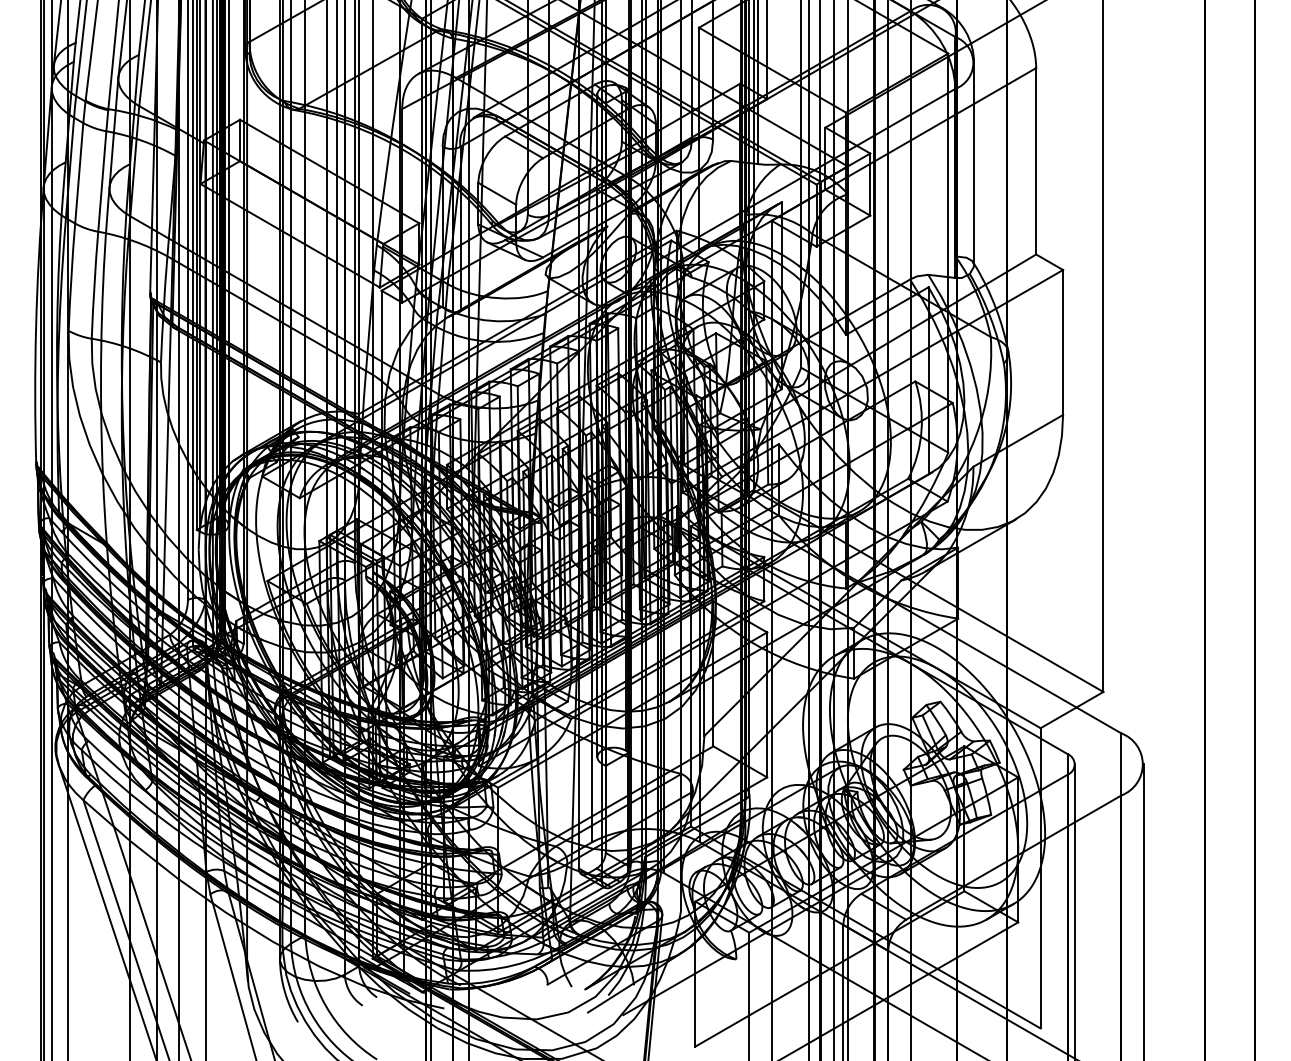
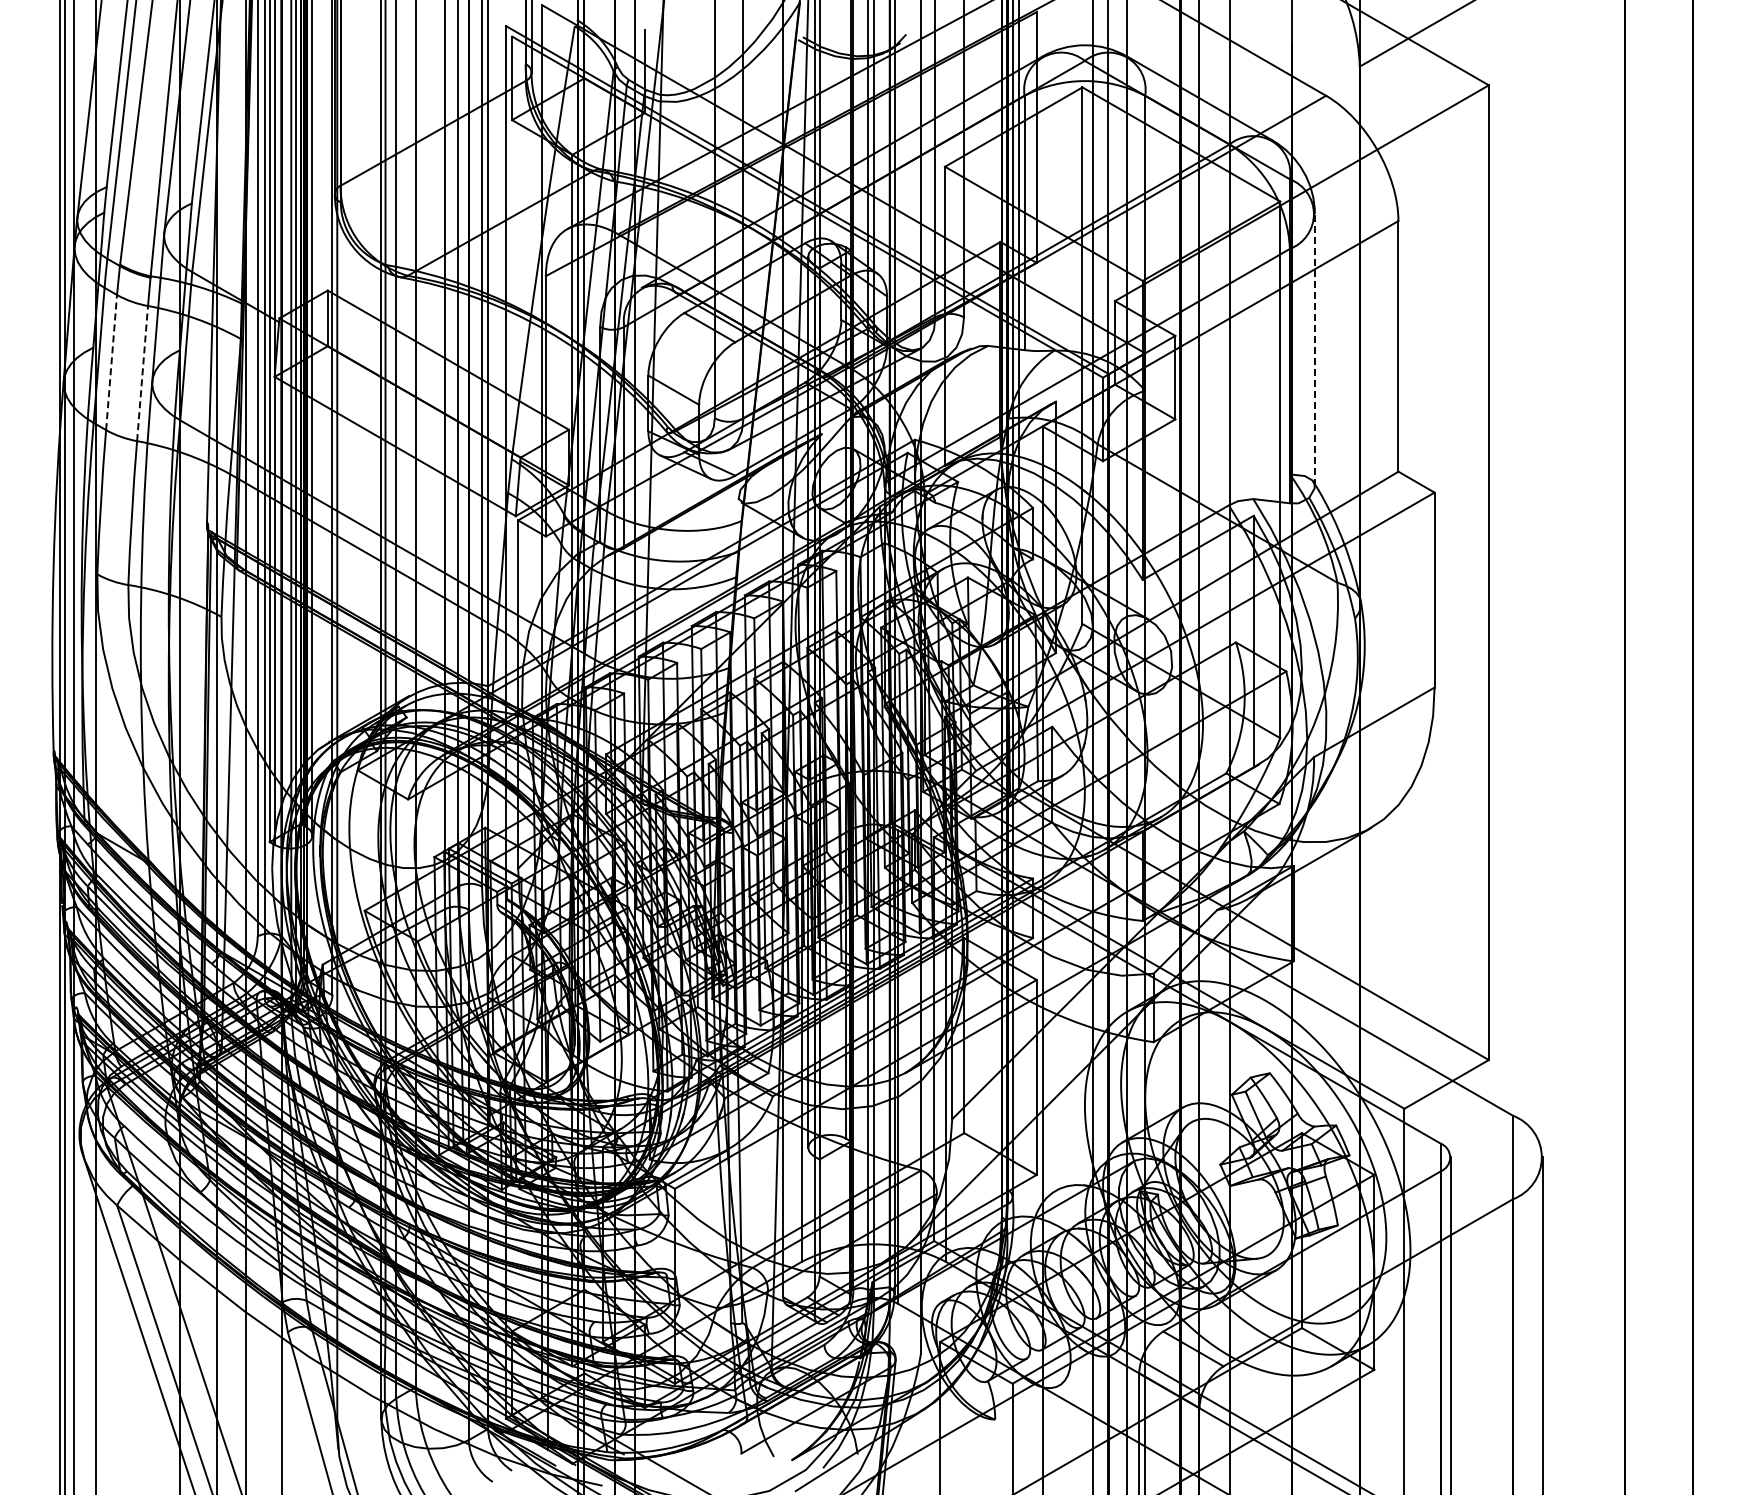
line: (973, 163) -> (1314, 349), solid -> dashed
line: (79, 173) -> (111, 362), solid -> dashed
line: (102, 181) -> (142, 373), solid -> dashed

